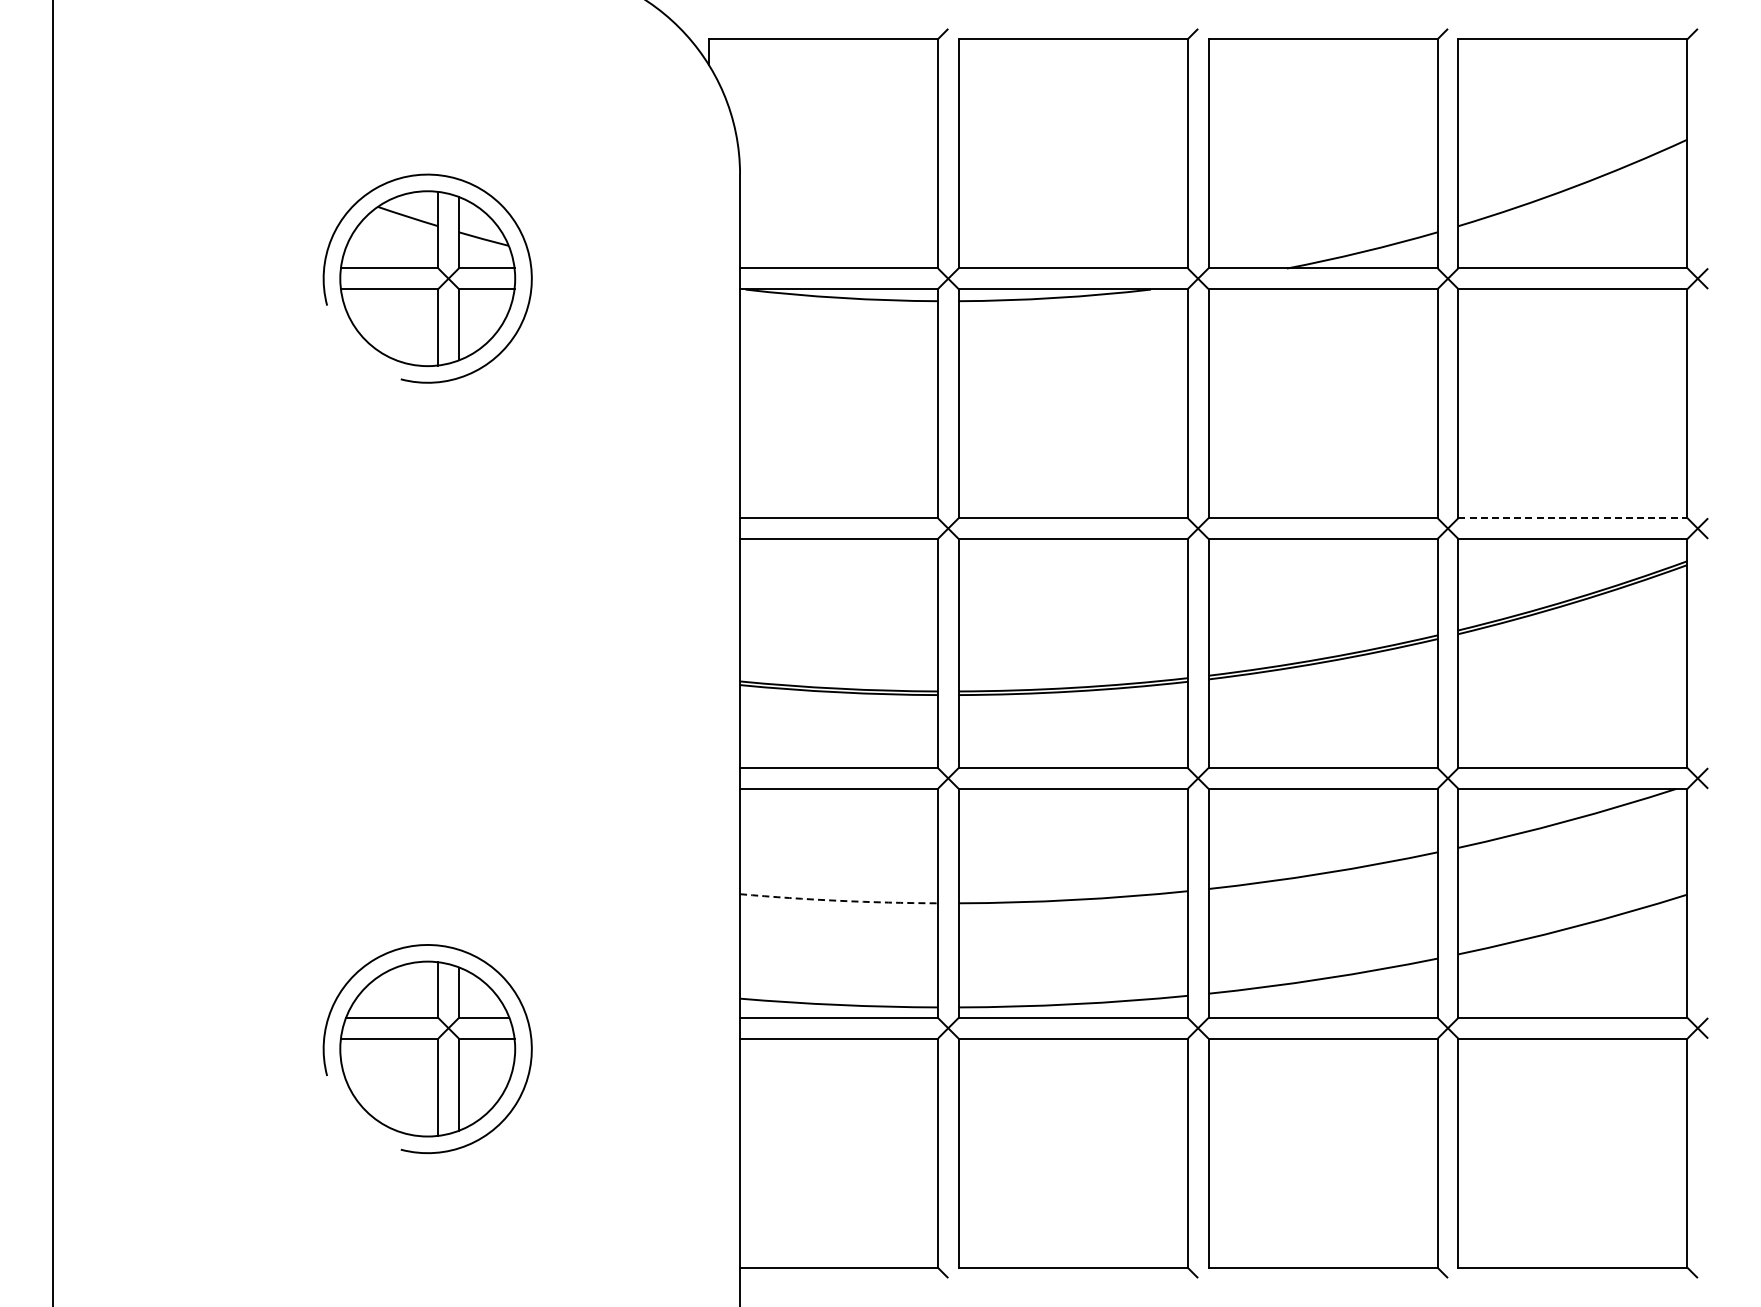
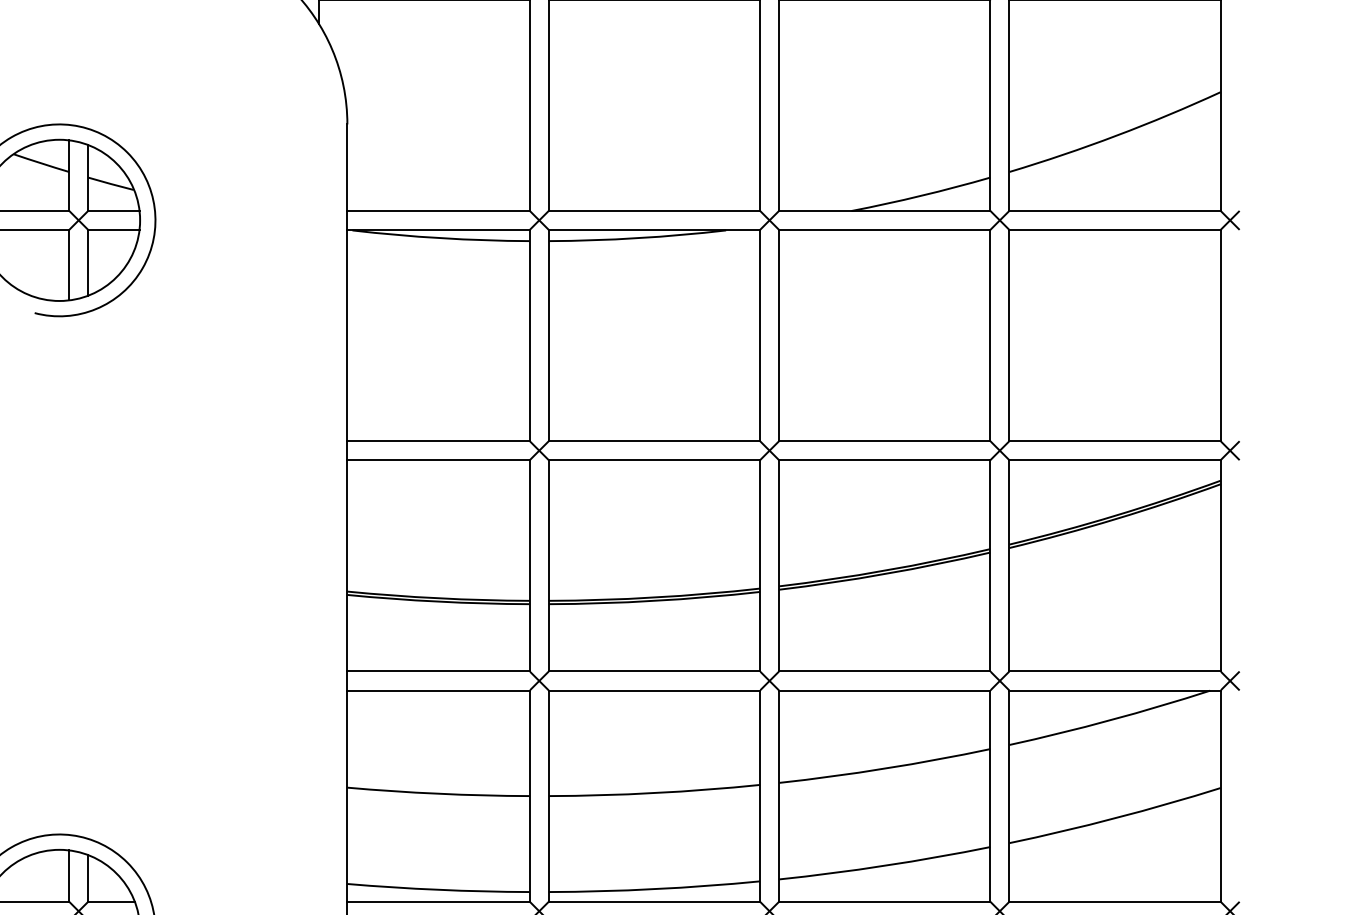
line: (1572, 518) -> (1114, 441), dashed -> solid
arc: (838, 900) -> (438, 793), dashed -> solid

